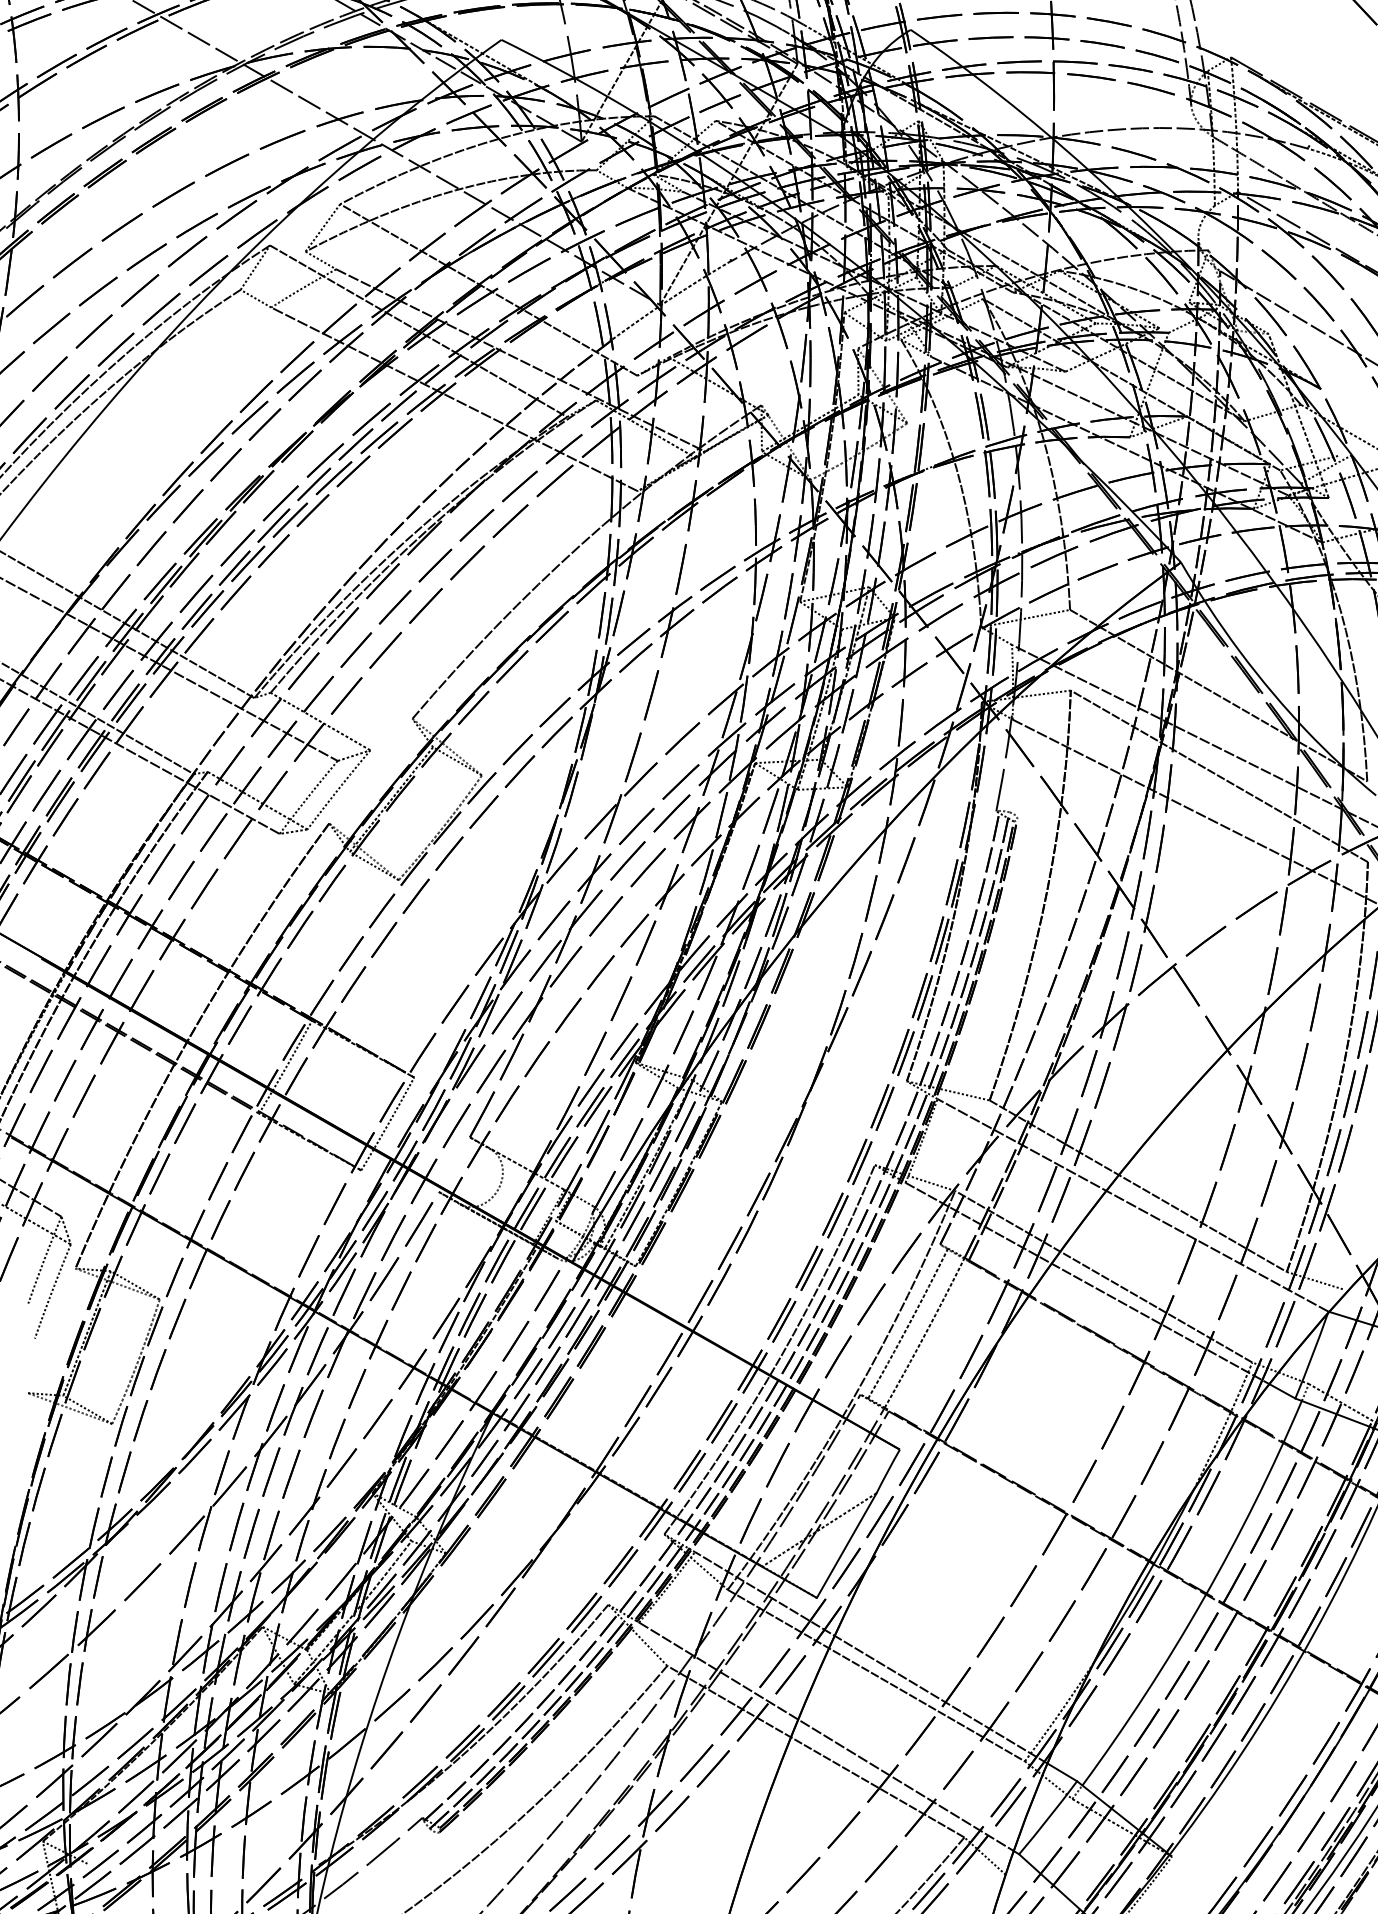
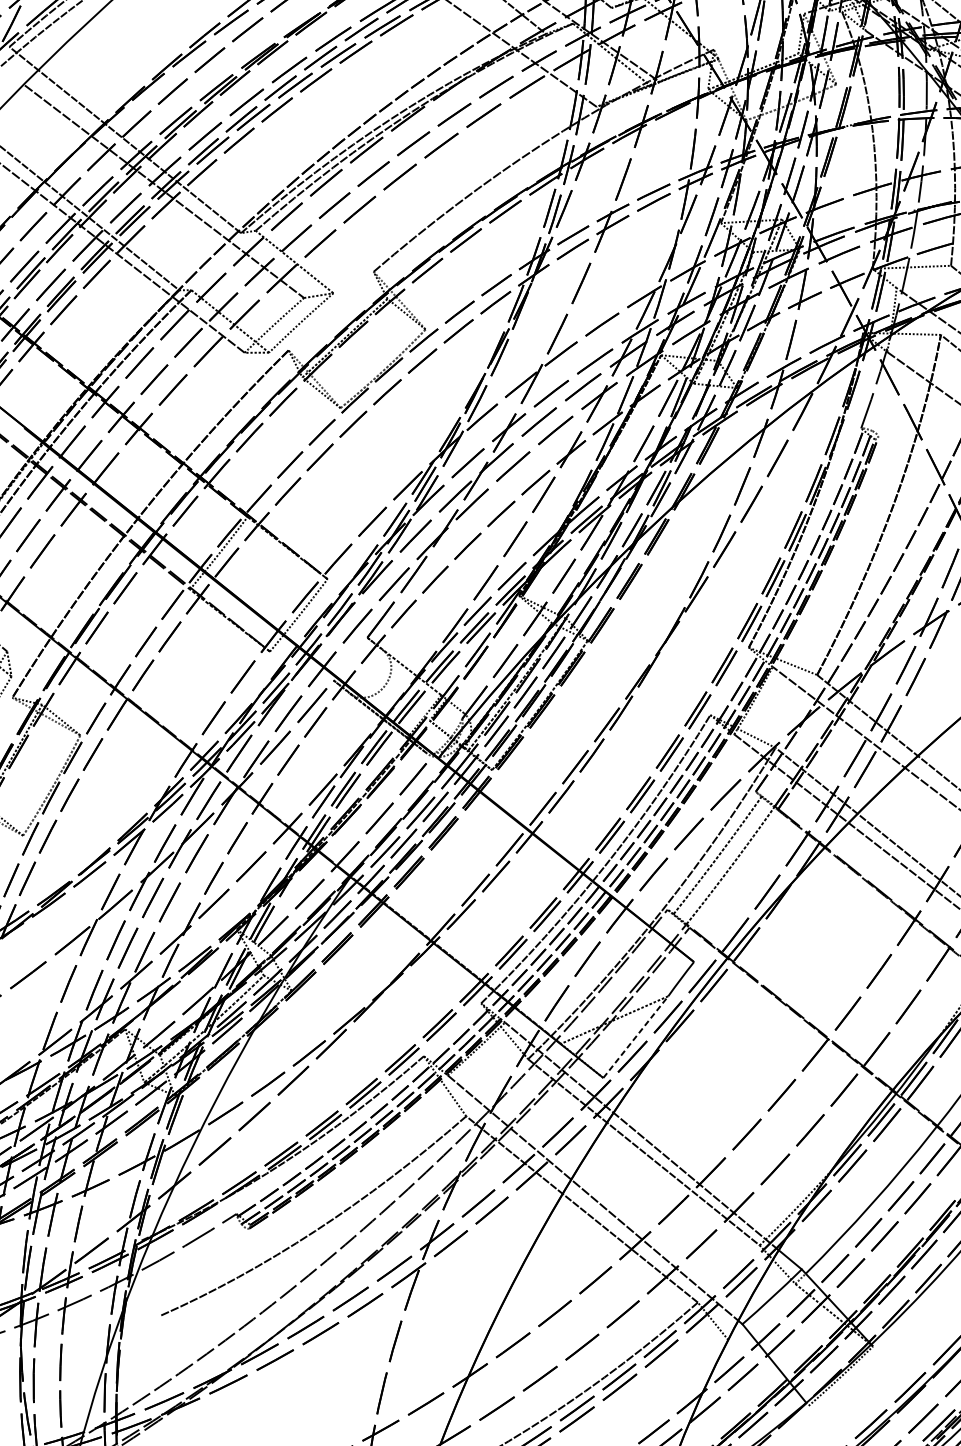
line: (846, 1545) -> (635, 1037), solid -> dashed

